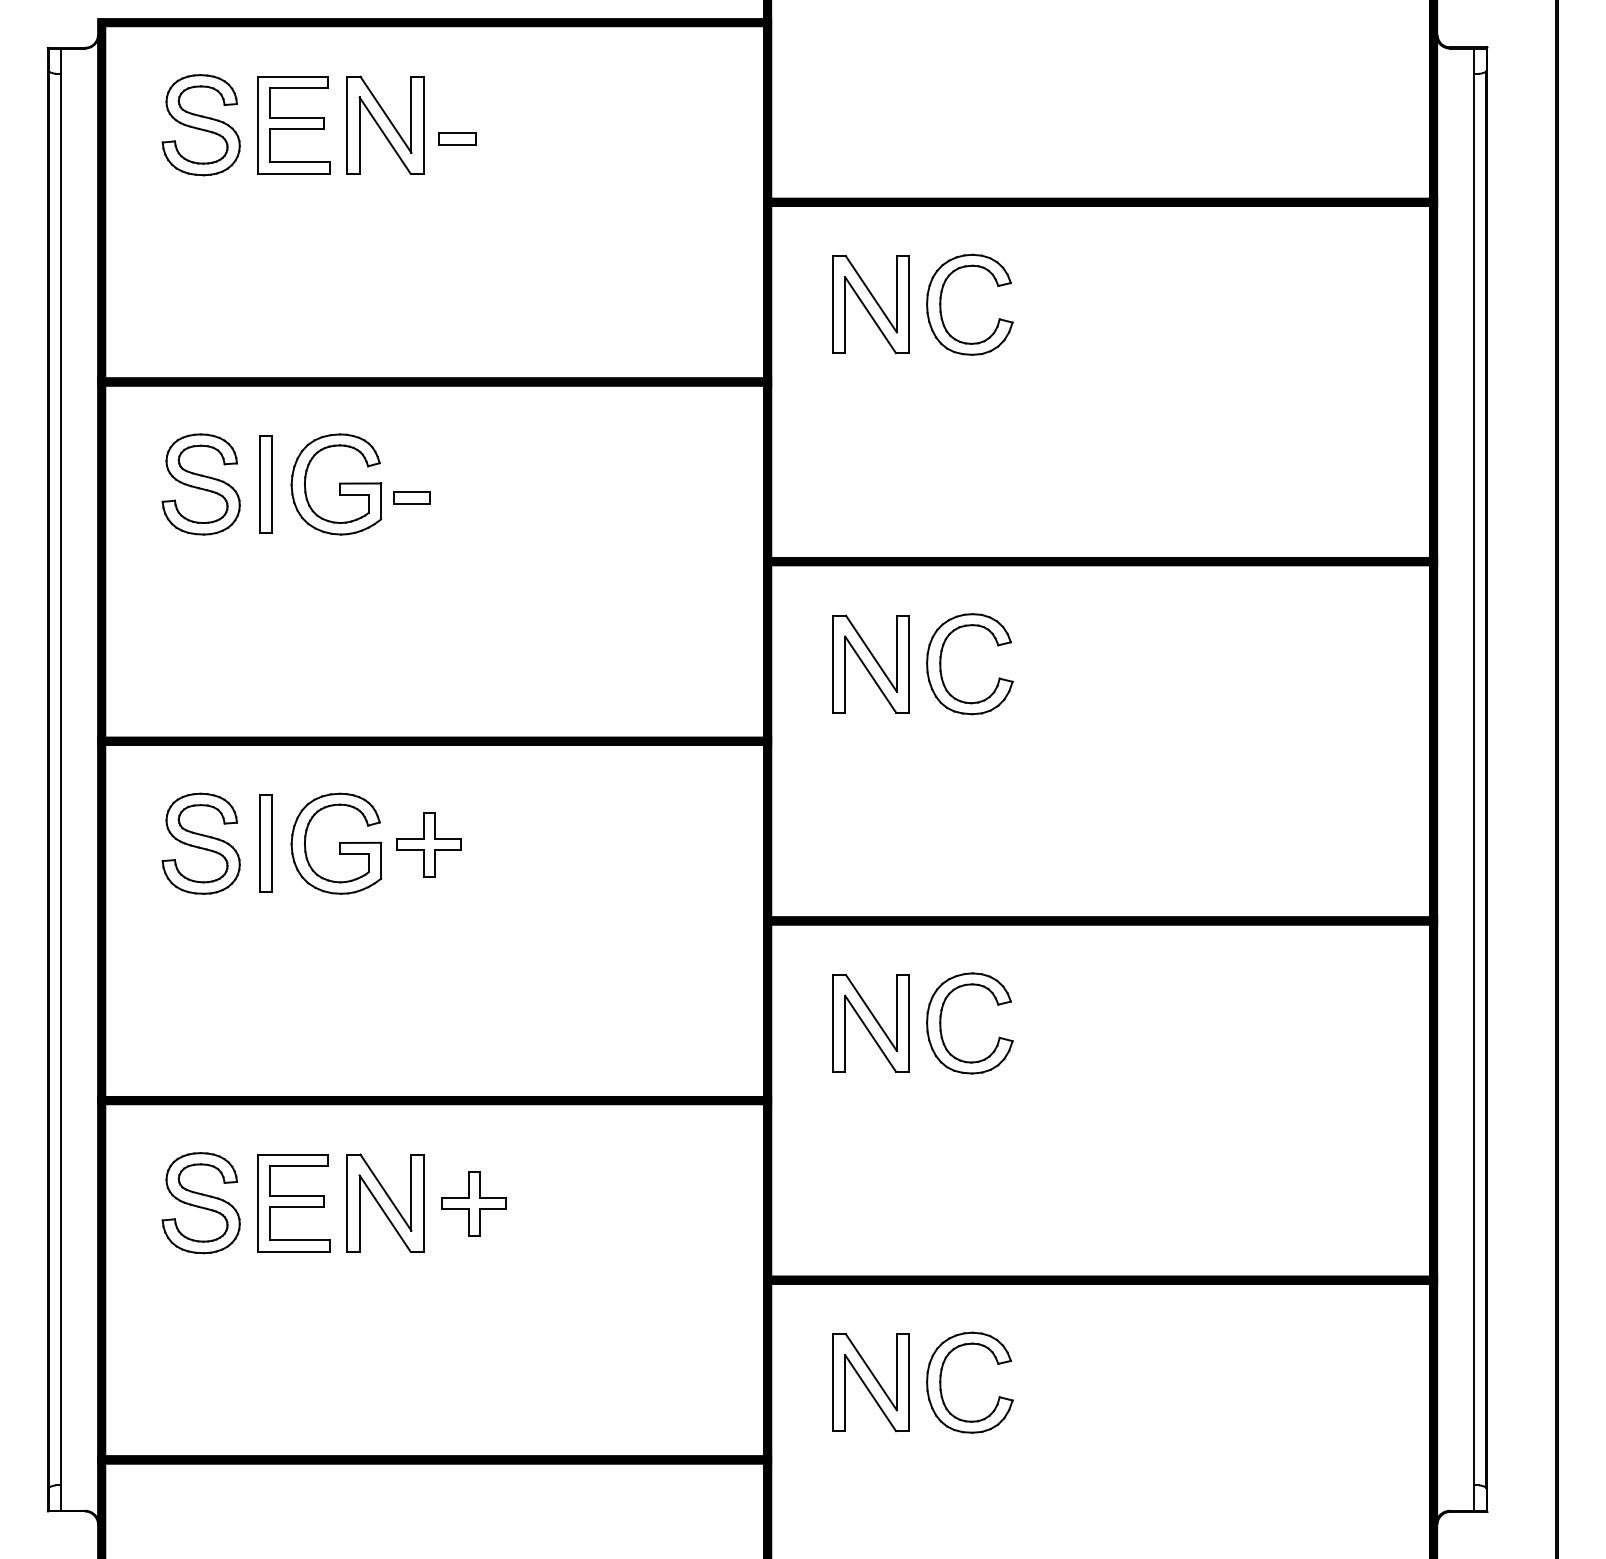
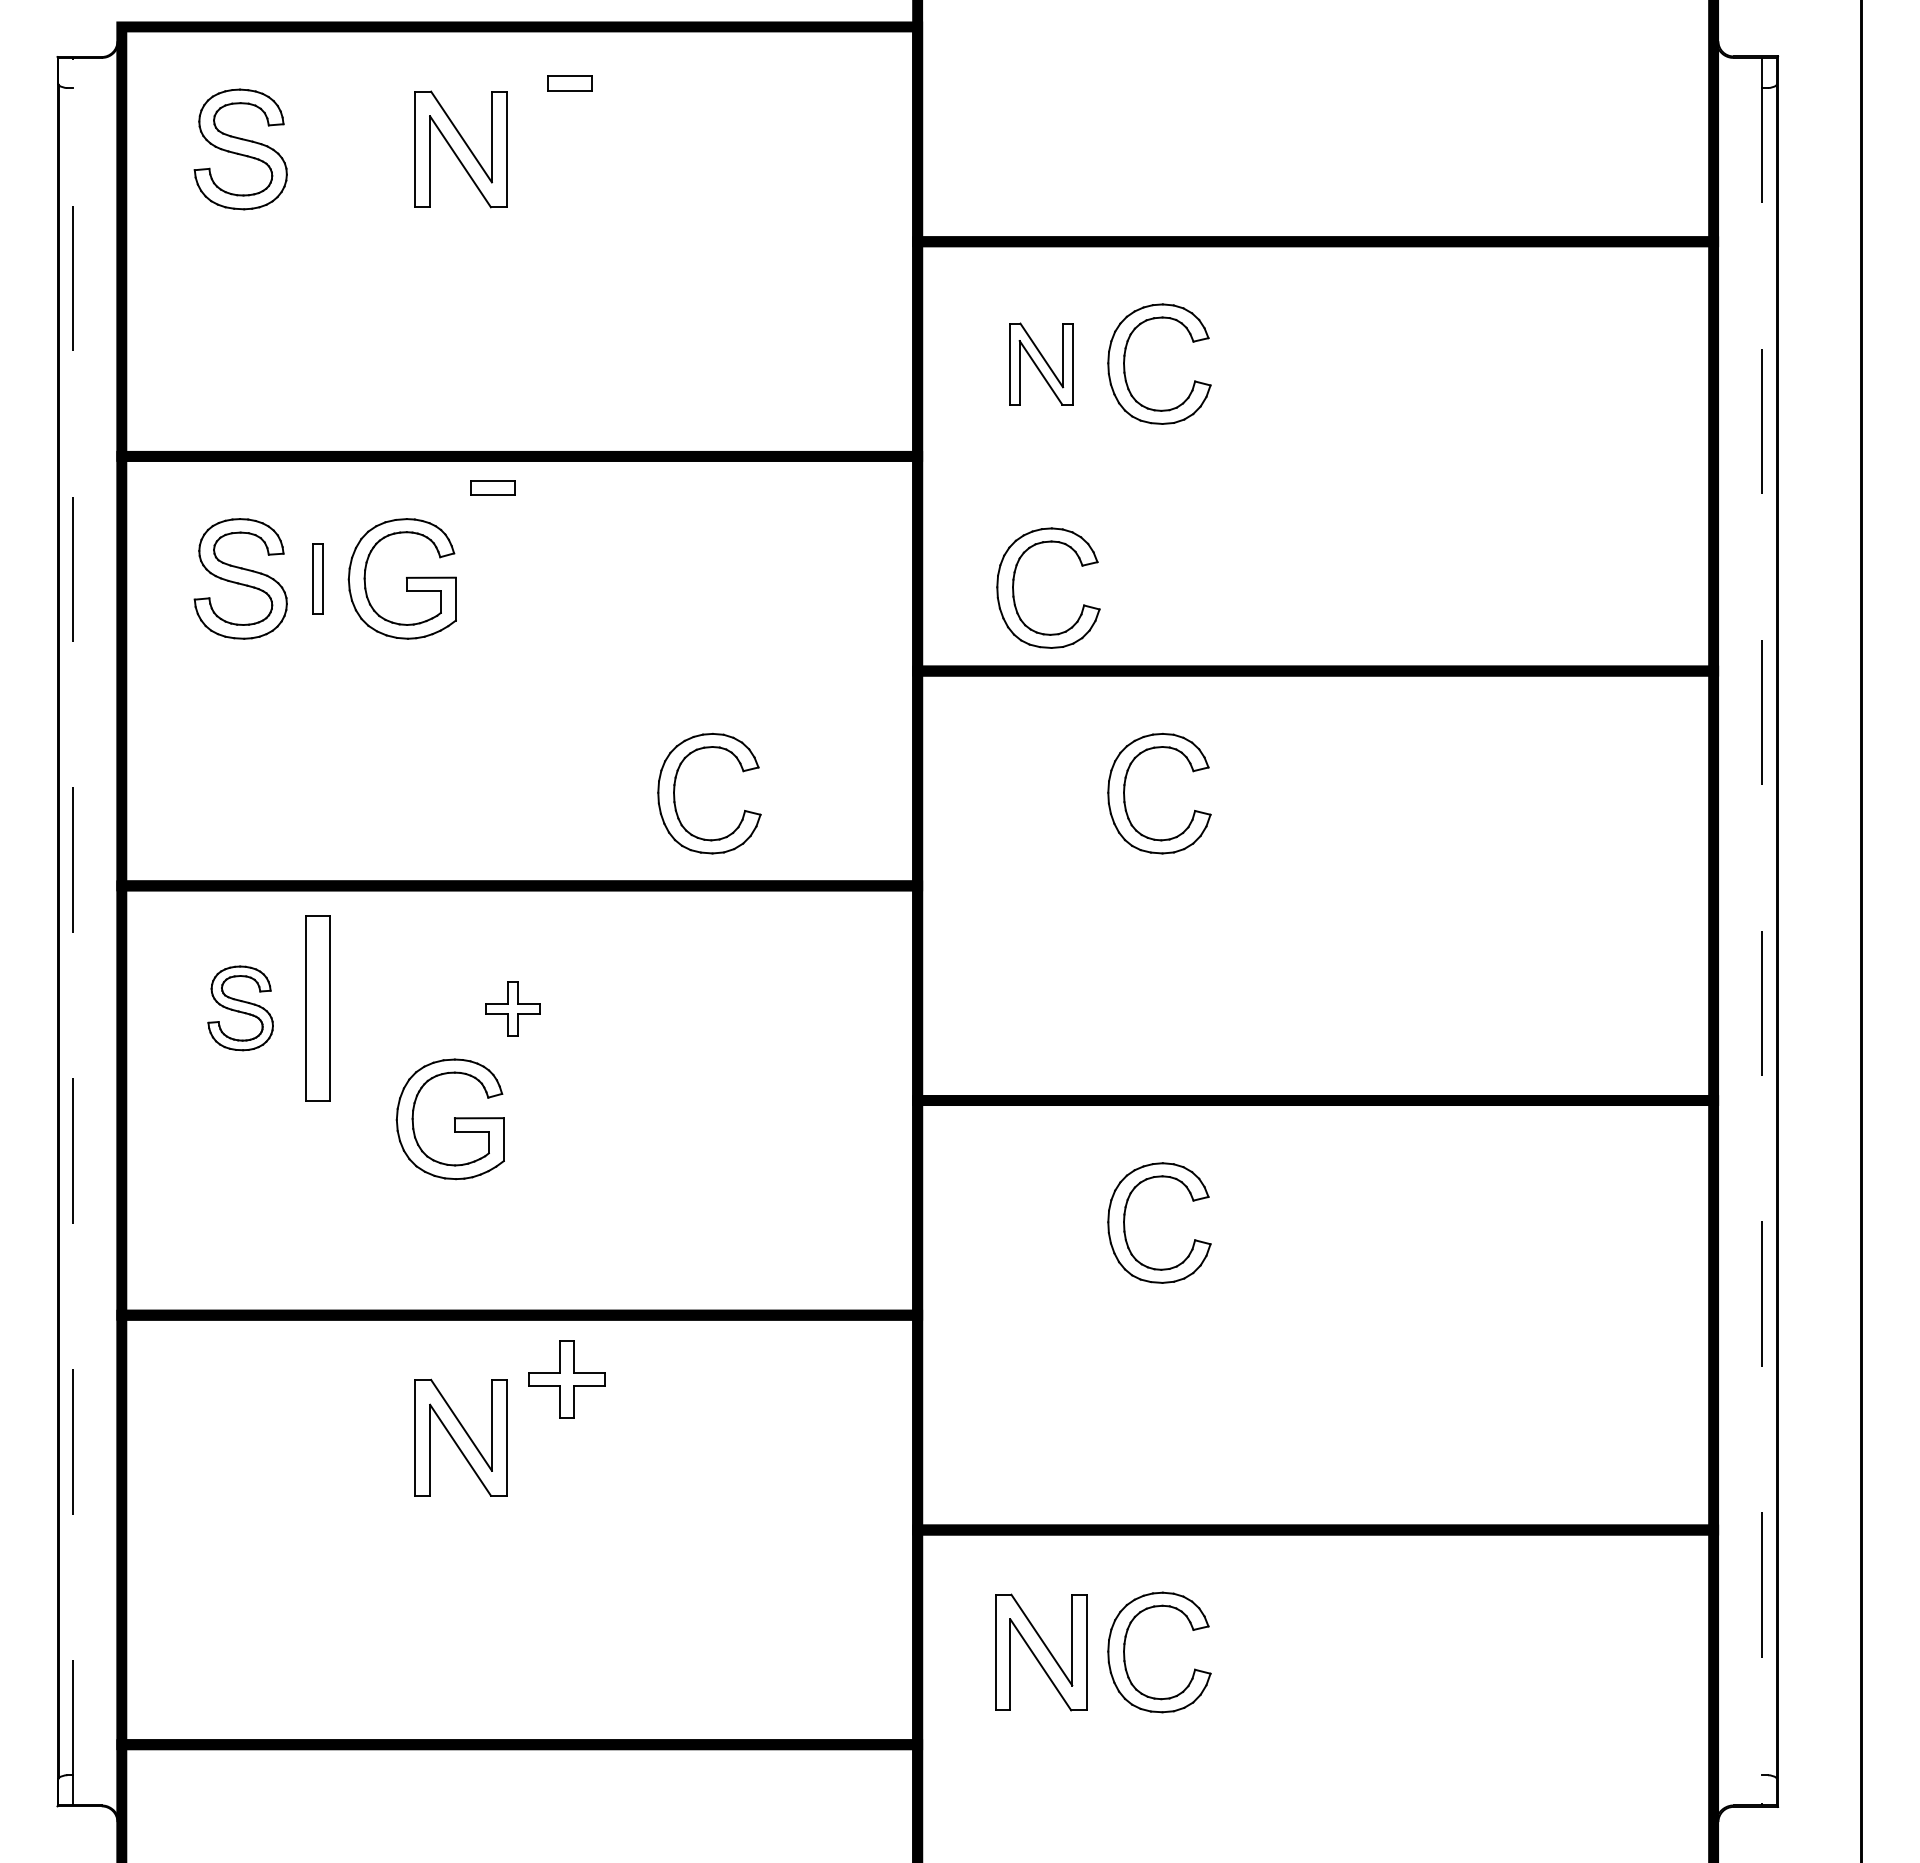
part: (293, 125) -> (351, 149), removed
part: (457, 138) -> (569, 83), moved
part: (871, 304) -> (1041, 363), size x0.7
part: (265, 484) -> (317, 578), size x0.6
part: (848, 489) -> (1014, 584), added
part: (411, 497) -> (492, 487), moved
part: (871, 664) -> (1041, 793), removed
part: (564, 666) -> (675, 796), added
line: (61, 779) -> (73, 931), solid -> dashed
line: (1474, 779) -> (1762, 931), solid -> dashed
part: (200, 843) -> (240, 1008), size x0.7
part: (265, 843) -> (317, 1007), size x1.6
part: (335, 843) -> (449, 1119), moved
part: (428, 843) -> (512, 1008), size x0.7
part: (871, 1022) -> (1041, 1222), removed
part: (200, 1202) -> (240, 1437), removed
part: (293, 1202) -> (351, 1437), removed
part: (473, 1203) -> (566, 1379), moved

